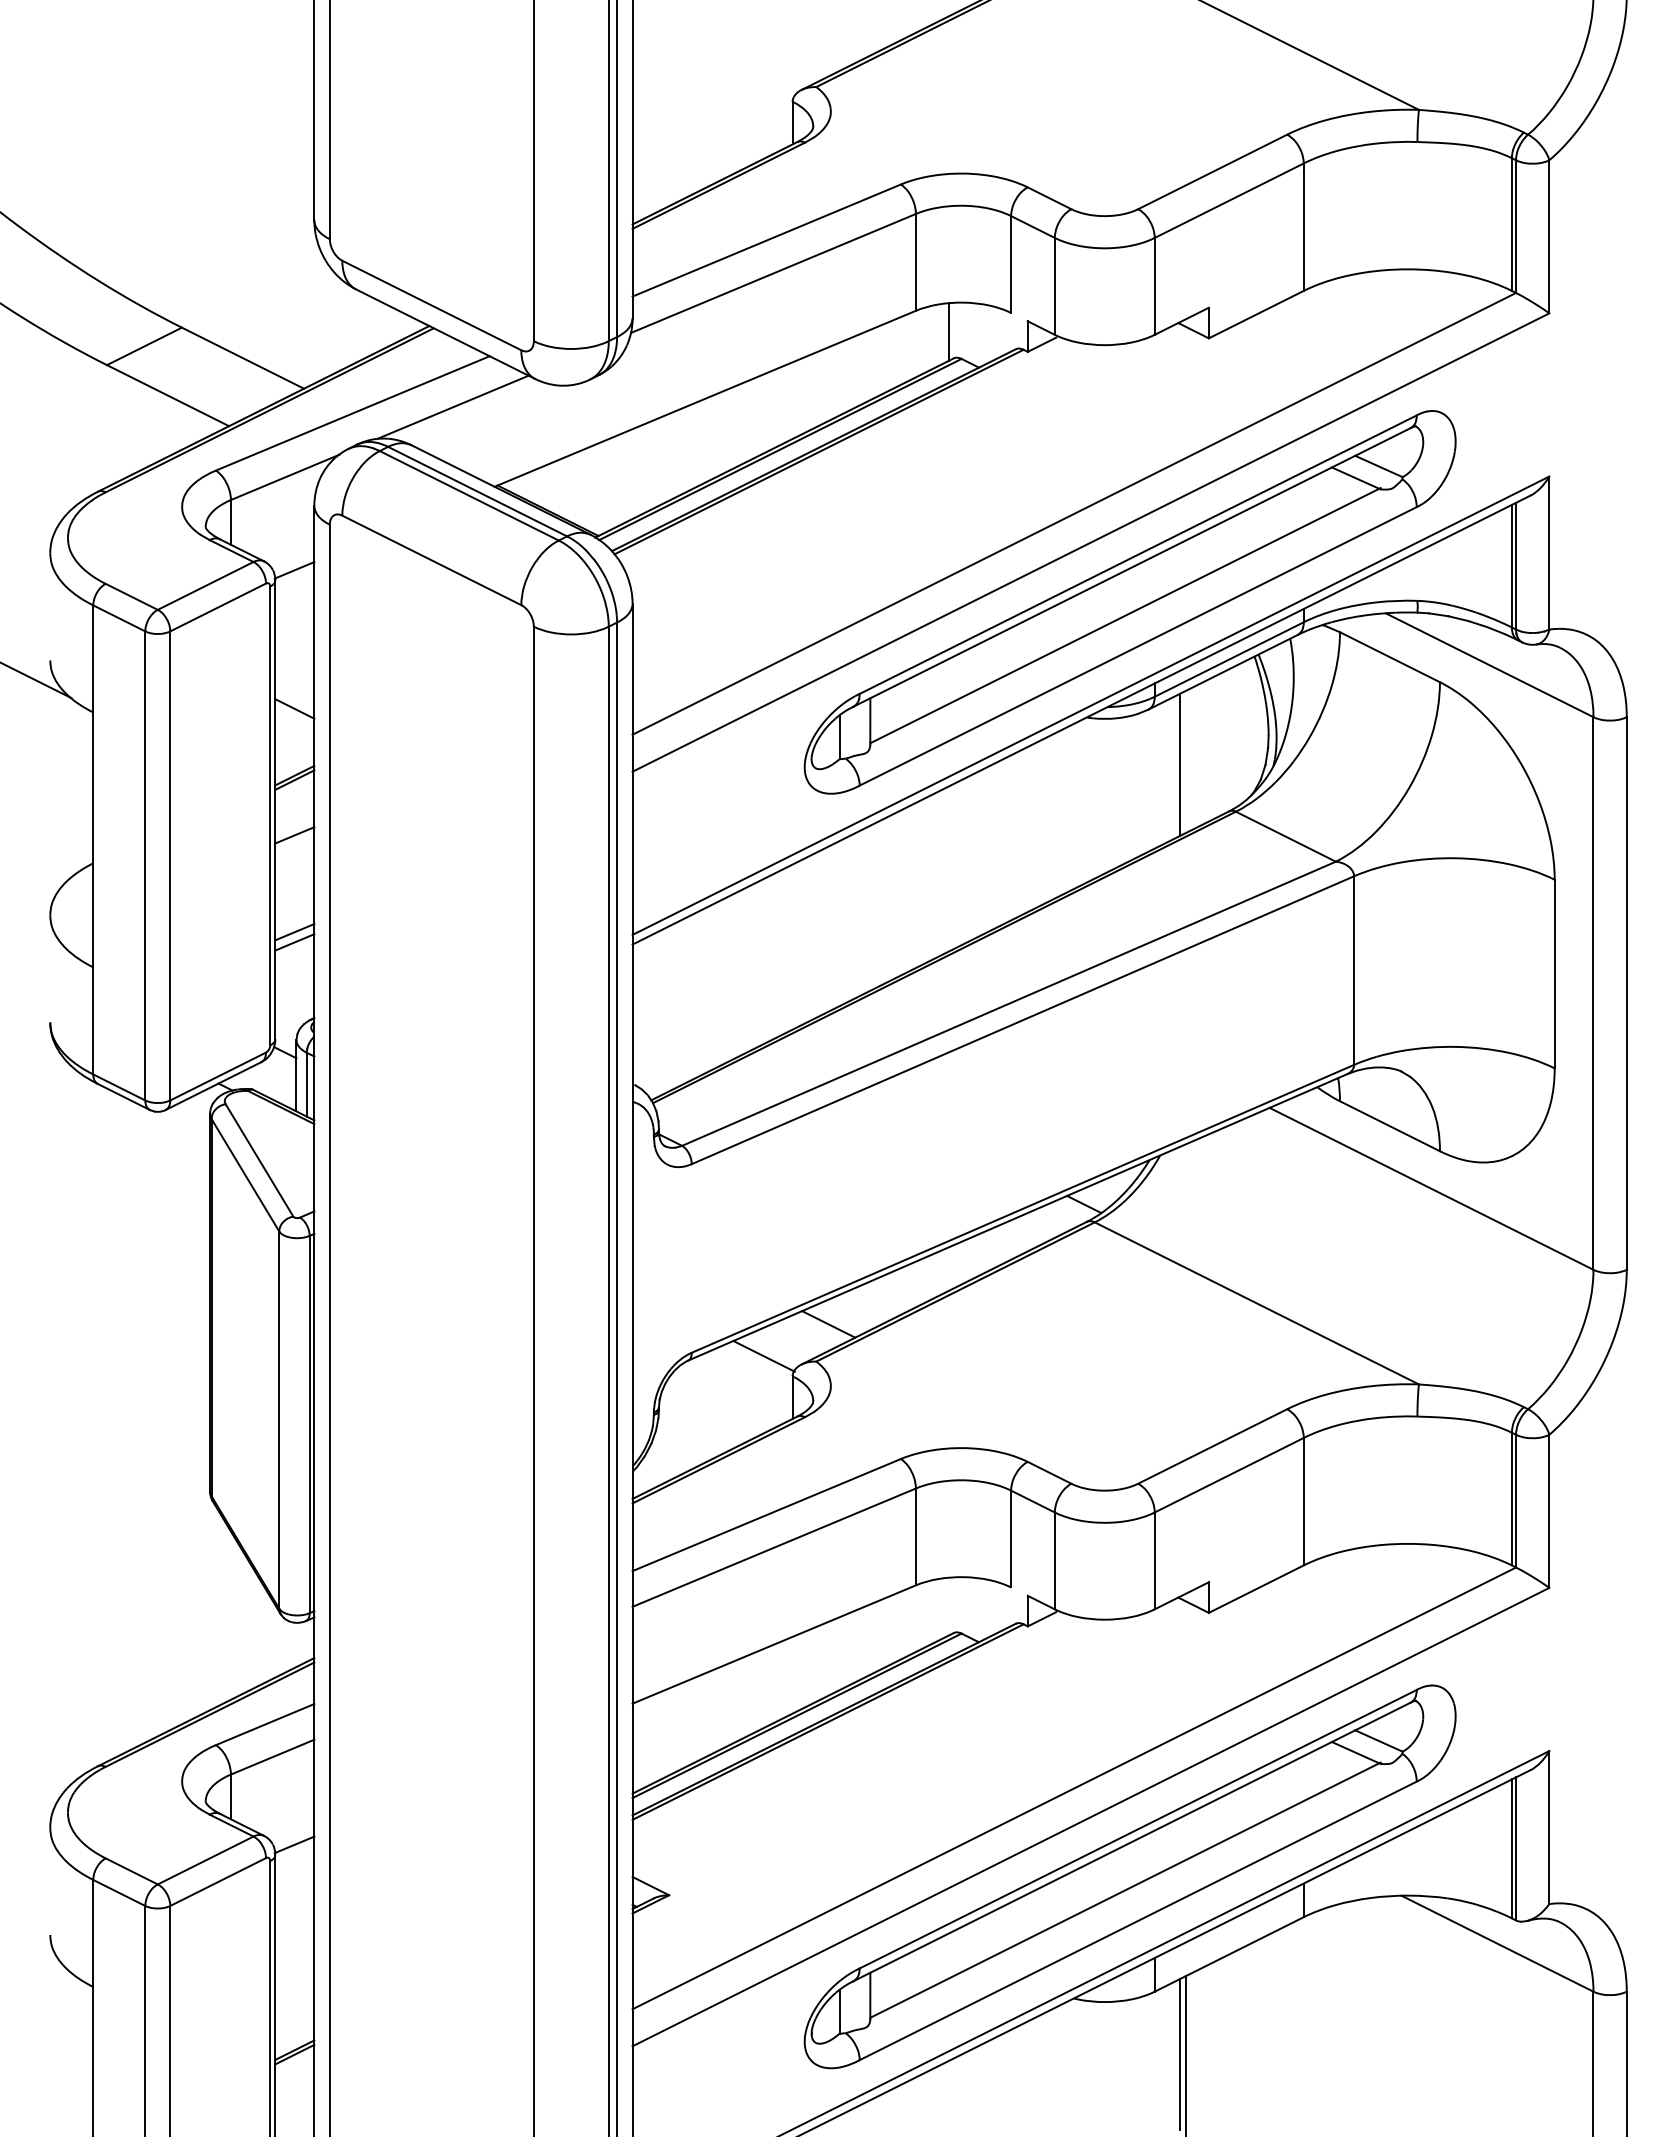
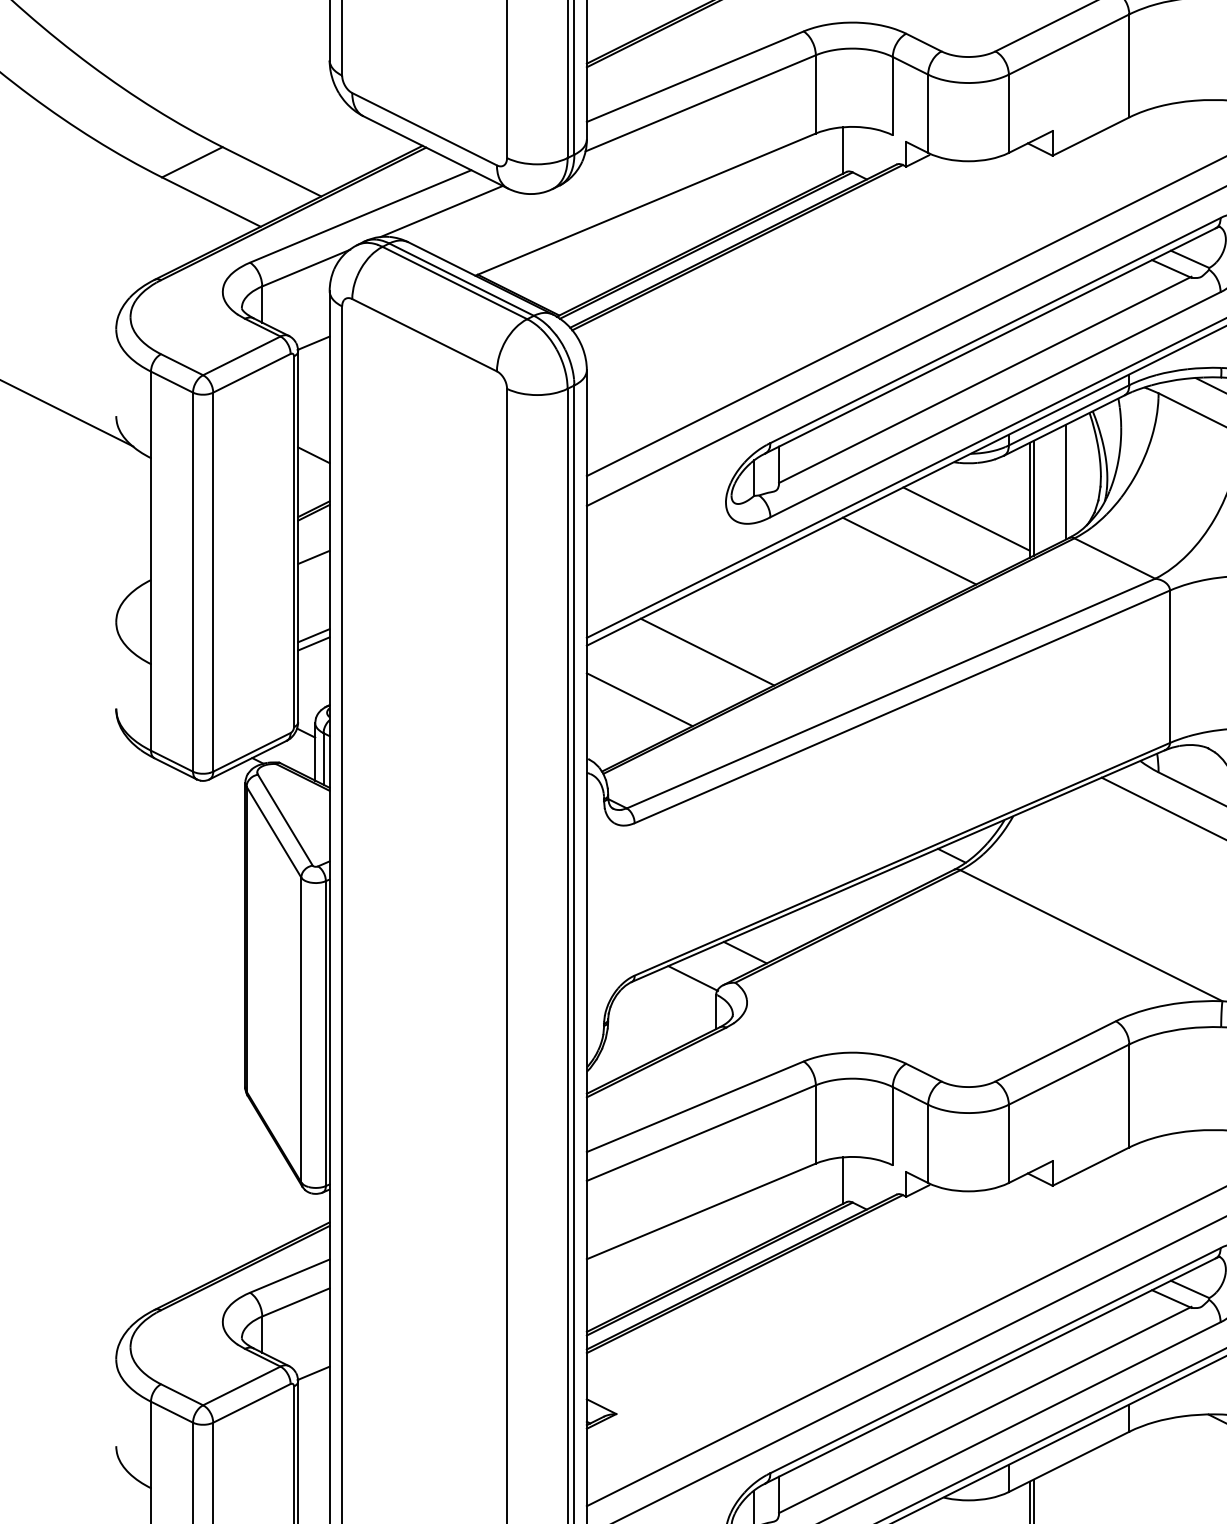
line: (1225, 741) -> (1066, 481), added
line: (1185, 762) -> (1033, 498), added
line: (1102, 787) -> (966, 518), added
line: (1031, 827) -> (909, 551), added
line: (781, 952) -> (707, 652), added
line: (697, 1011) -> (639, 699), added
line: (949, 1606) -> (842, 1180), added

